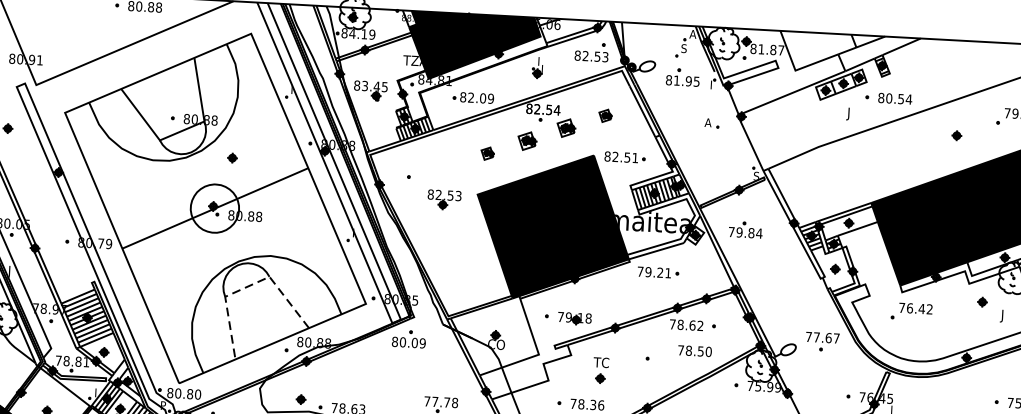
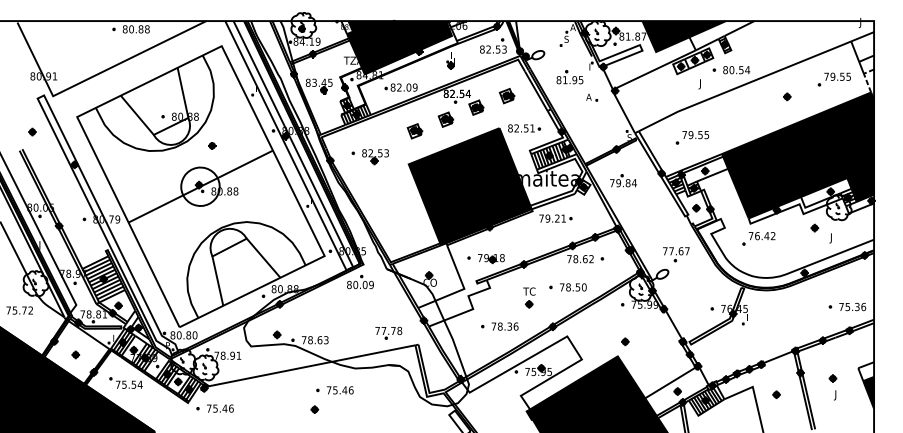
fill: (832, 53) -> (684, 36), added
part: (682, 77) -> (569, 77), moved
part: (604, 116) -> (506, 96), size x1.43
part: (487, 153) -> (414, 131), size x1.43
part: (835, 180) -> (692, 137), added
part: (444, 200) -> (375, 157), moved
line: (248, 286) -> (230, 247), dashed -> solid
part: (822, 341) -> (676, 254), moved
text: (695, 351) -> (573, 287), moved
part: (601, 370) -> (529, 297), moved

